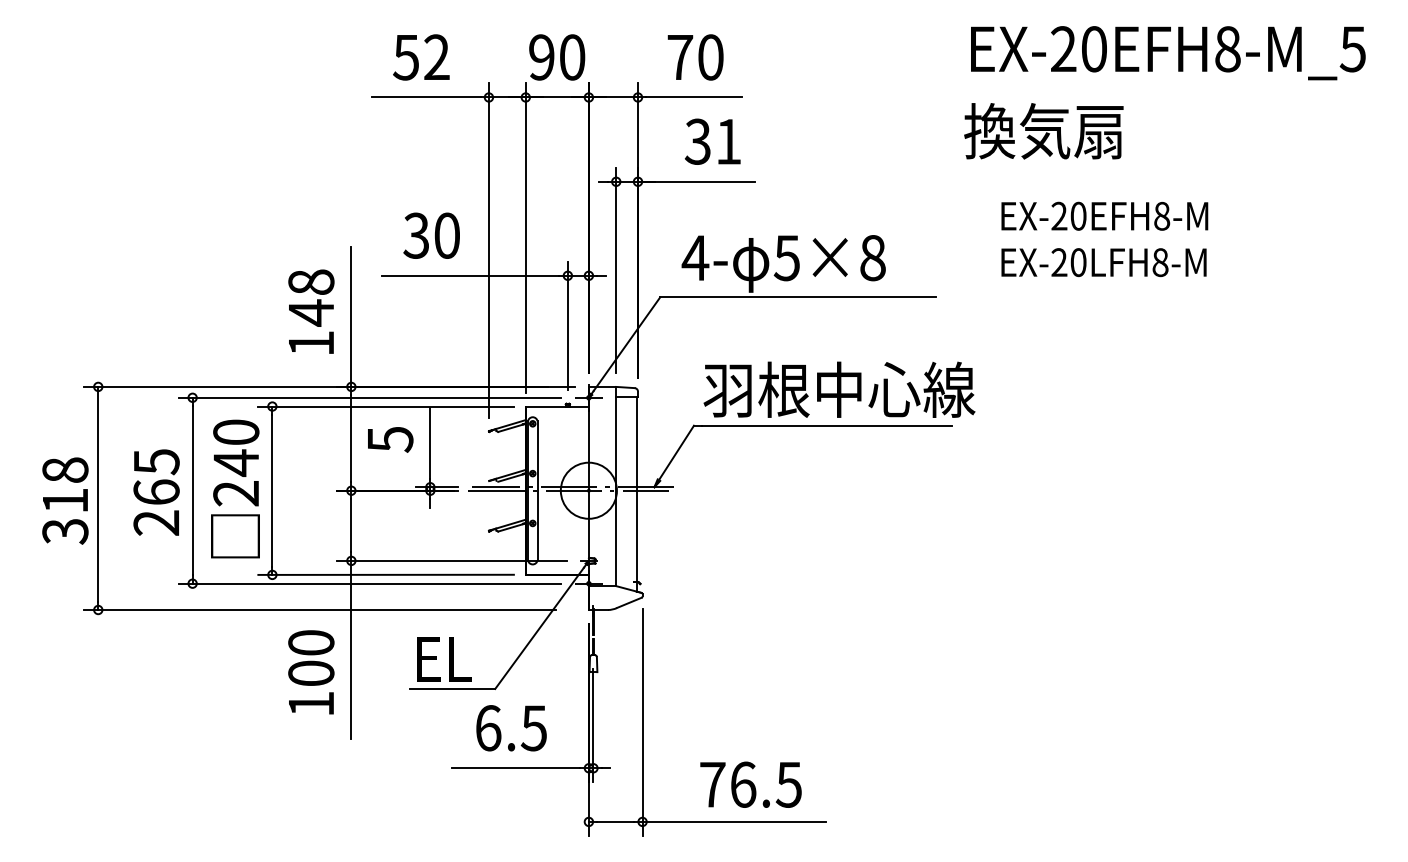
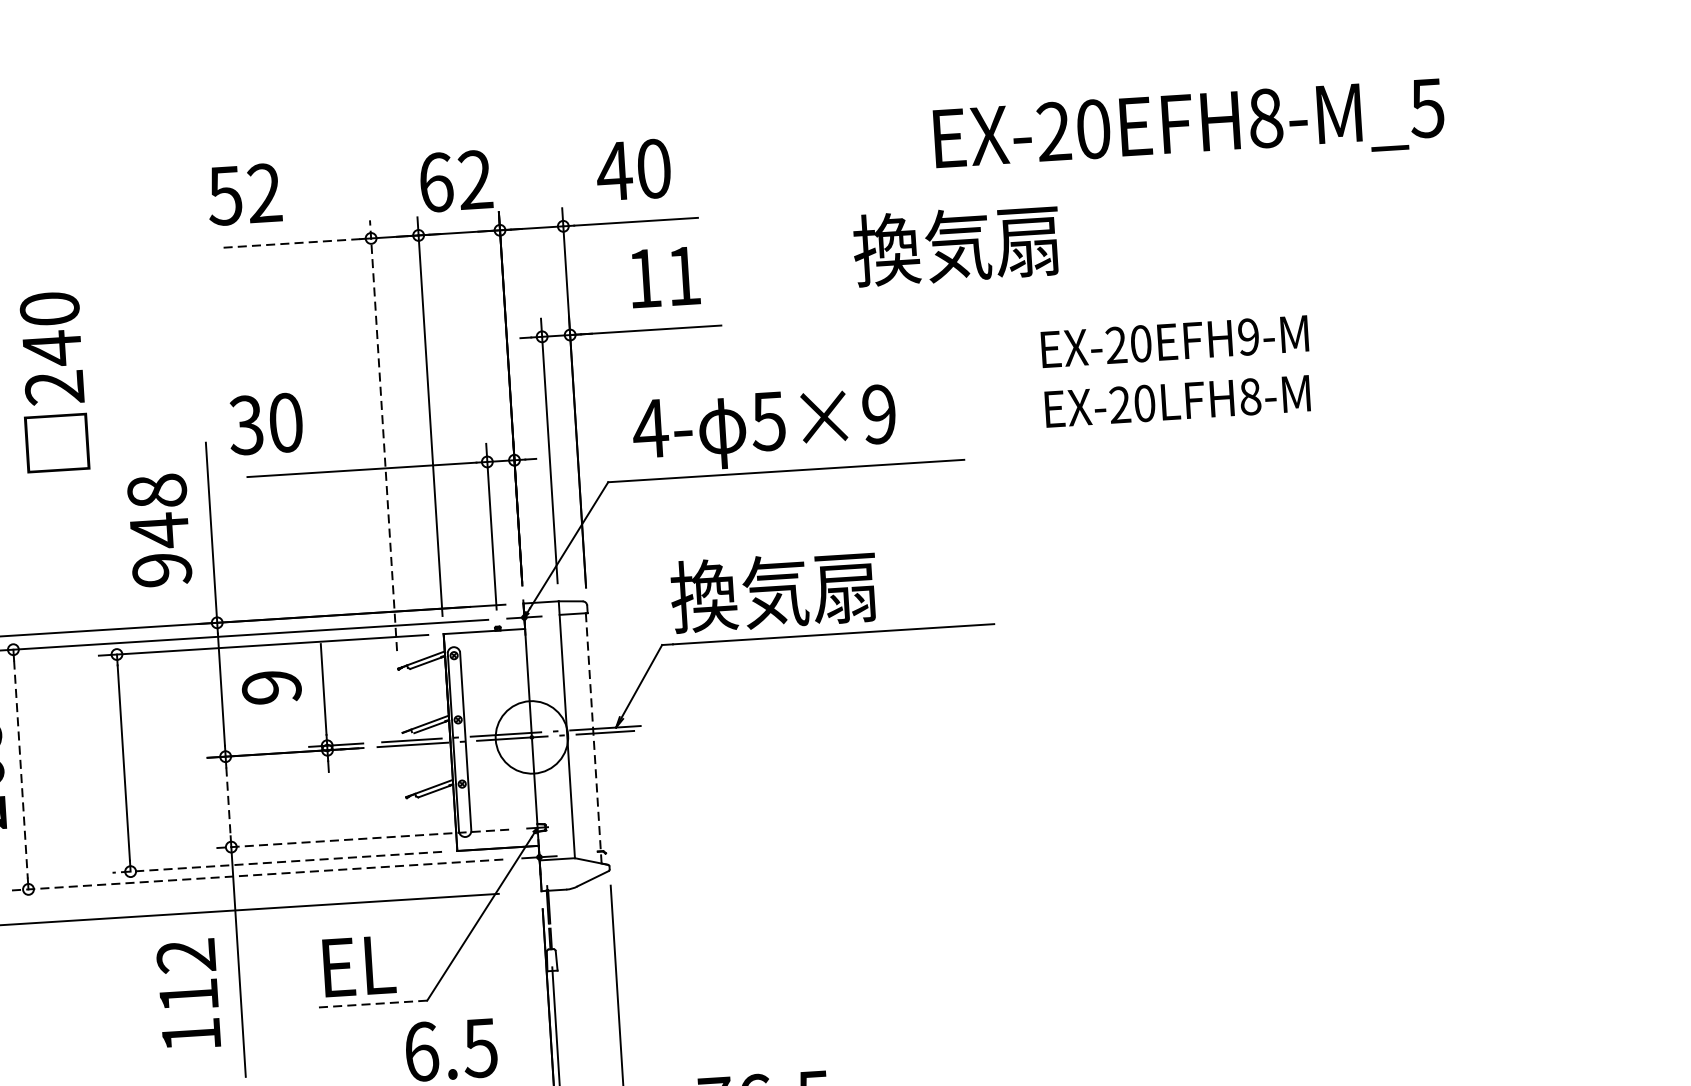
text: (1168, 53) -> (1189, 128), moved
text: (421, 57) -> (244, 194), moved
text: (557, 57) -> (456, 181), 90 -> 62
text: (679, 57) -> (613, 171), 70 -> 40
line: (425, 97) -> (289, 243), solid -> dashed
text: (1043, 131) -> (956, 245), moved
text: (697, 141) -> (643, 278), 31 -> 11
text: (1162, 215) -> (1249, 335), EX-20EFH8-M -> EX-20EFH9-M
text: (431, 235) -> (265, 423), moved
line: (488, 249) -> (382, 434), solid -> dashed
text: (872, 257) -> (878, 413), 5×8 -> 5×9
text: (311, 343) -> (162, 570), 148 -> 948
text: (839, 389) -> (846, 586), 羽根中心線 -> 換気扇
text: (390, 439) -> (271, 687), 5 -> 9
text: (235, 488) -> (53, 381), moved
line: (192, 490) -> (20, 769), solid -> dashed
line: (636, 495) -> (593, 739), solid -> dashed
line: (351, 525) -> (228, 801), solid -> dashed
line: (452, 560) -> (361, 838), solid -> dashed
line: (386, 574) -> (277, 861), solid -> dashed
line: (369, 583) -> (256, 874), solid -> dashed
text: (311, 657) -> (187, 974), 100 -> 112
line: (452, 688) -> (372, 1003), solid -> dashed

